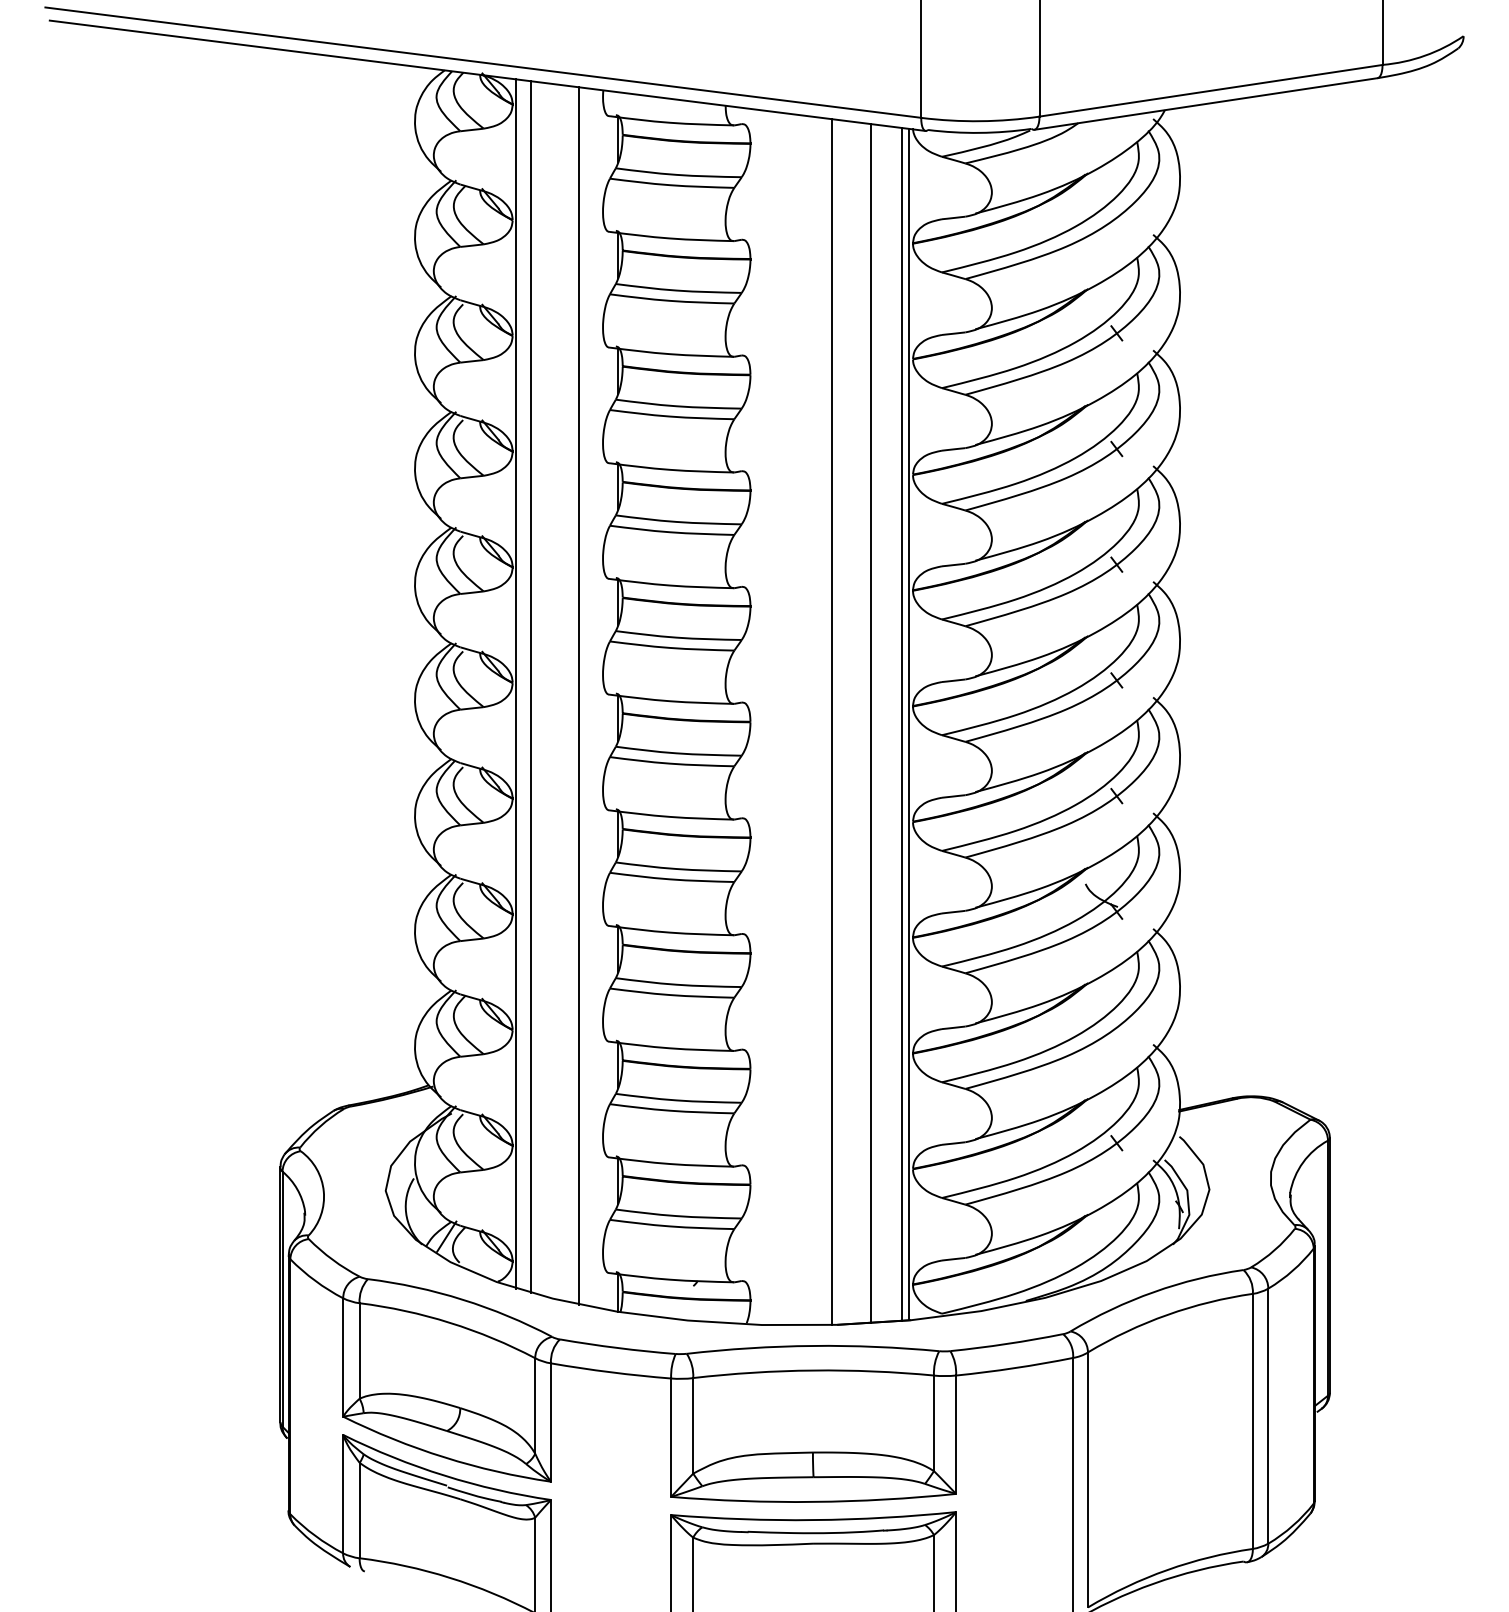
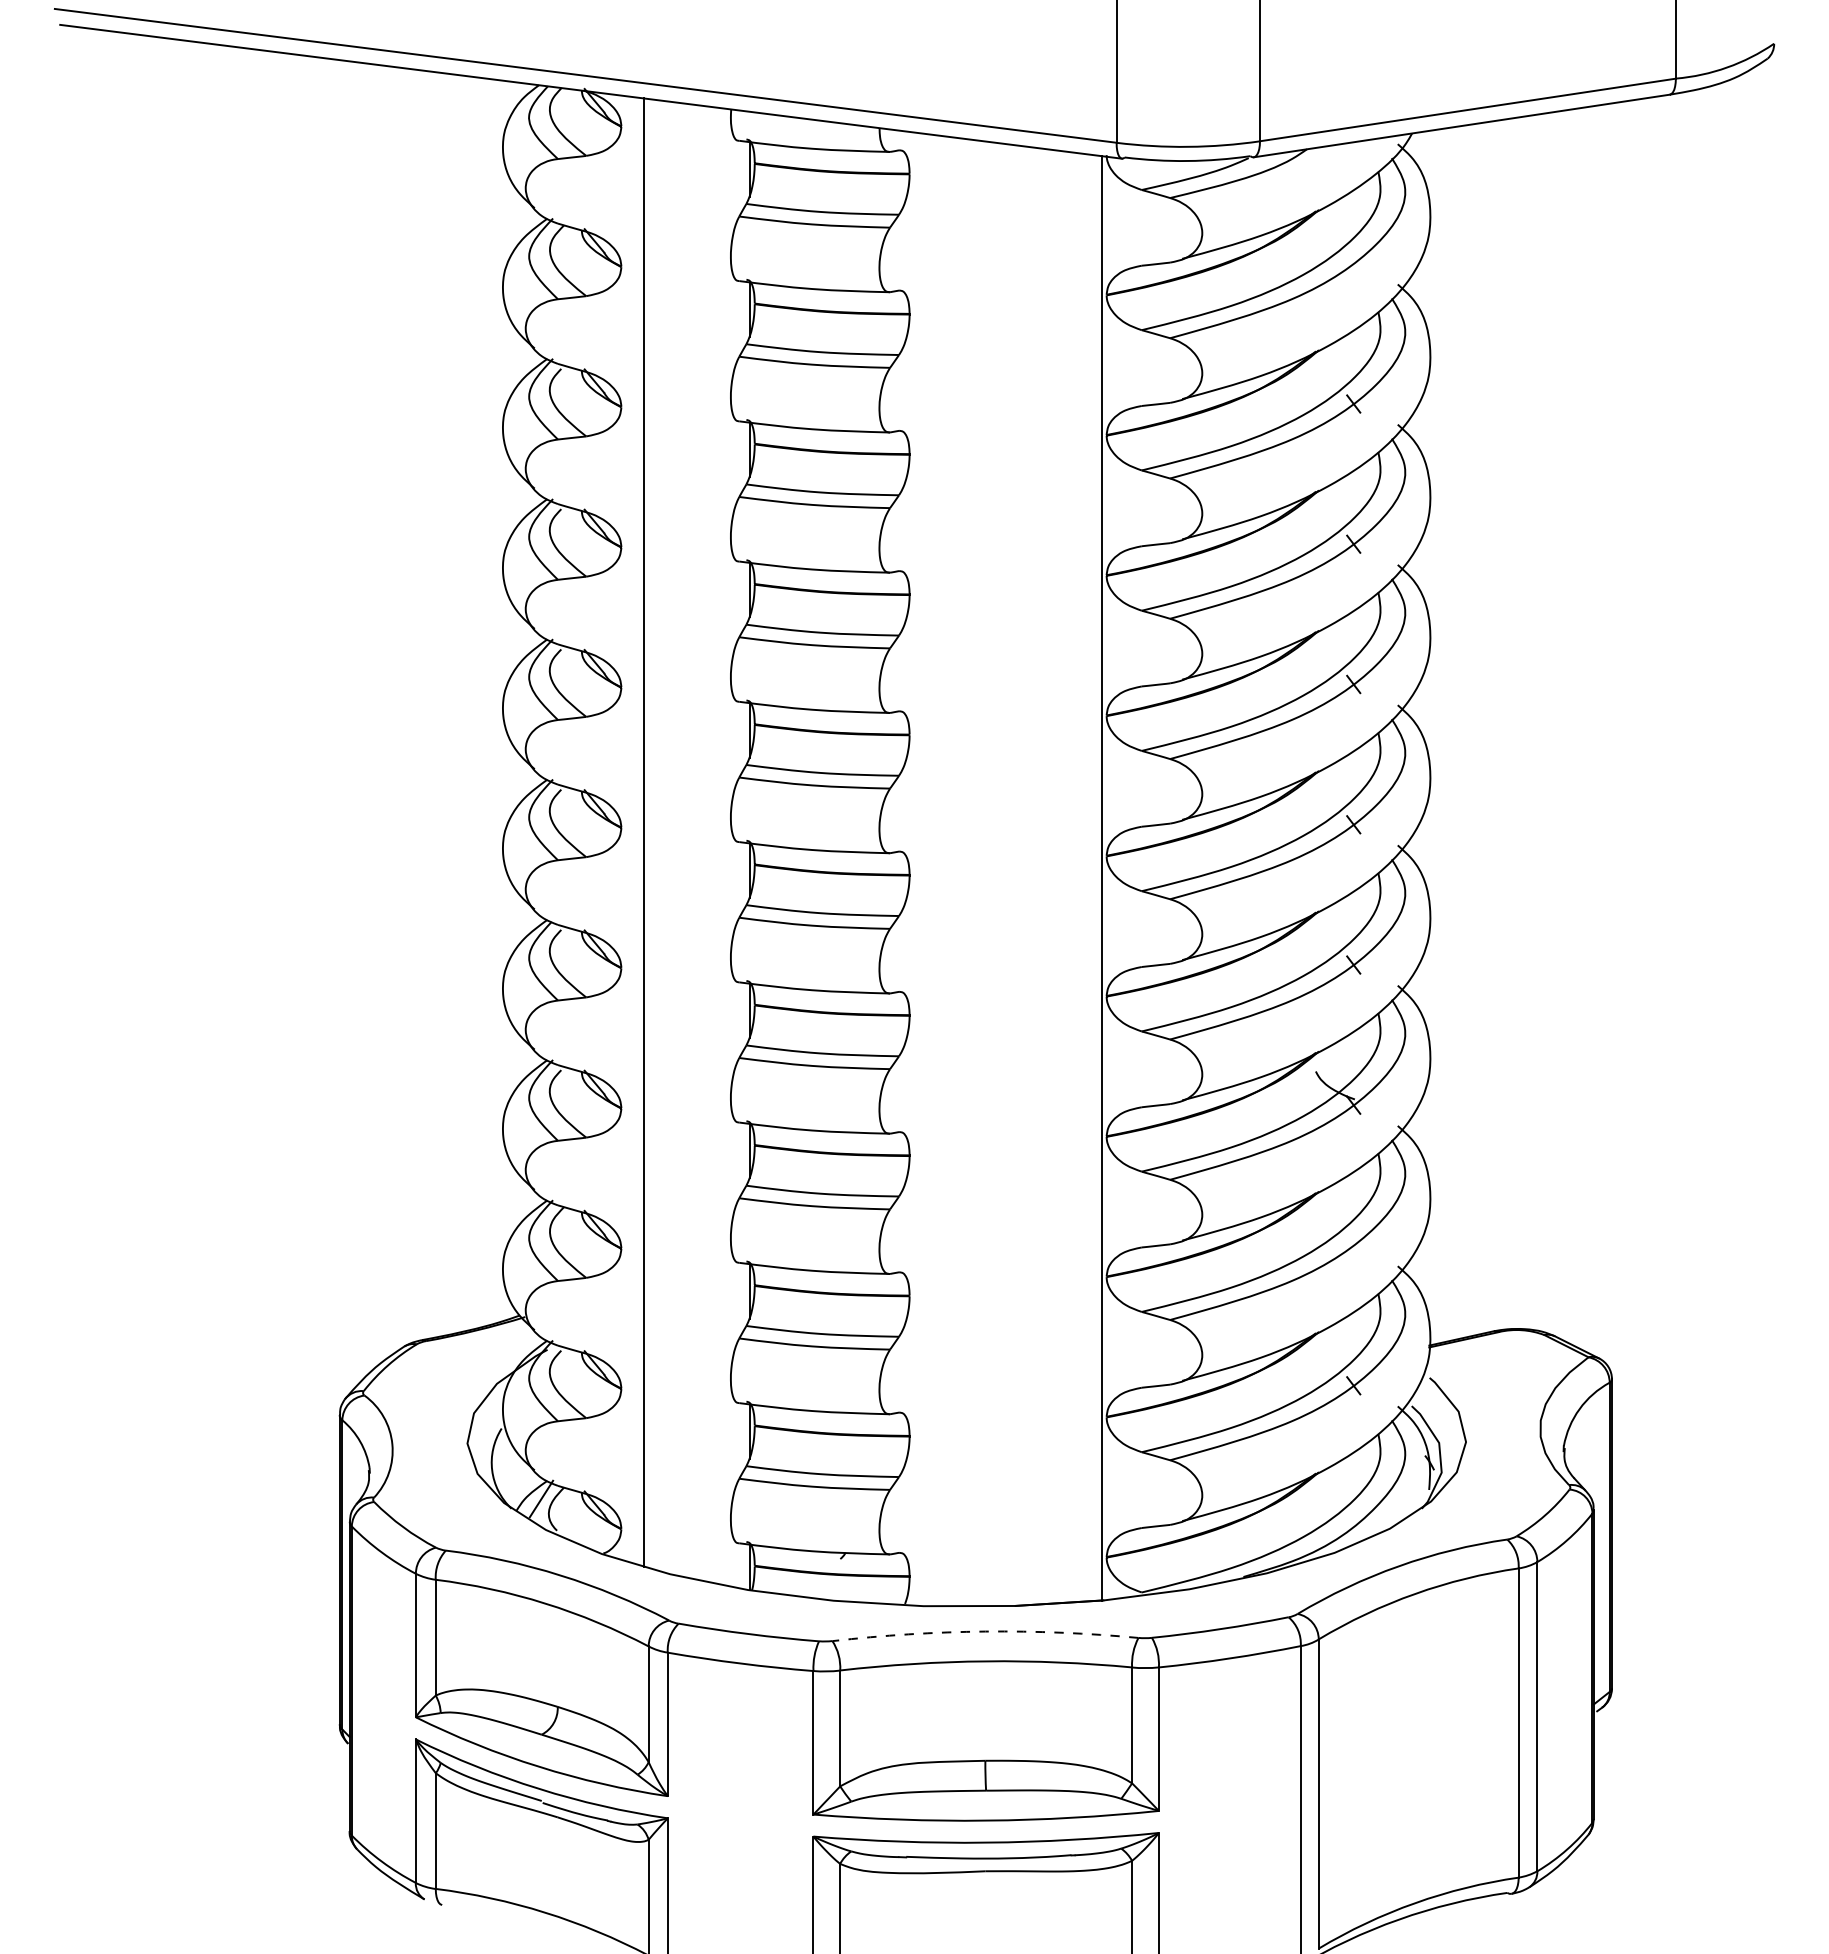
line: (516, 683) -> (625, 828), removed
line: (578, 695) -> (701, 843), removed
line: (832, 722) -> (1008, 875), removed
line: (871, 723) -> (1056, 877), removed
line: (902, 724) -> (1093, 878), removed
arc: (813, 1345) -> (985, 1631), solid -> dashed

